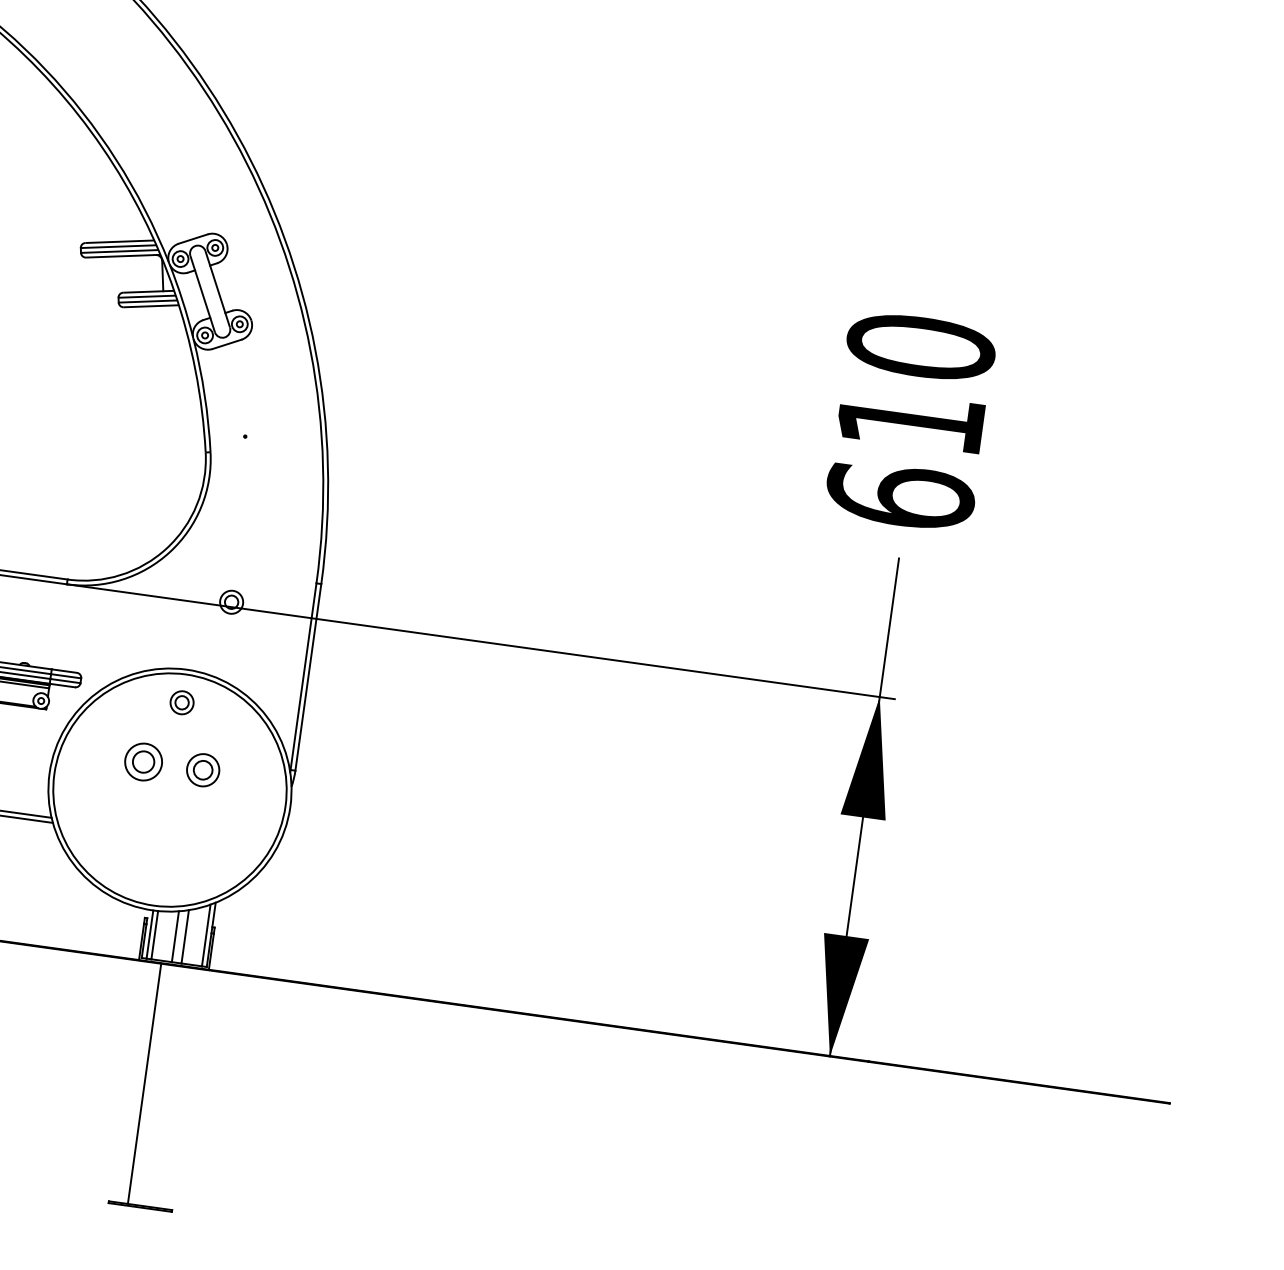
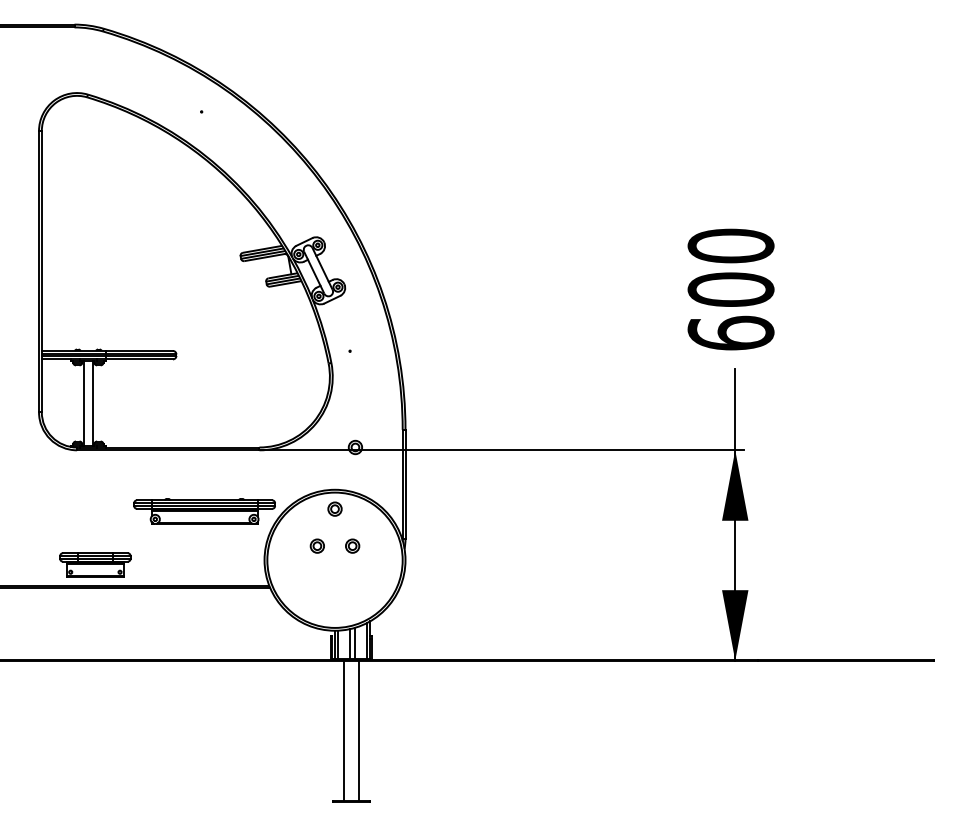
text: (909, 421) -> (730, 289), 610 -> 600
part: (141, 760) -> (316, 545), size x0.62
part: (203, 768) -> (352, 545), size x0.71
line: (169, 1086) -> (358, 730), added

